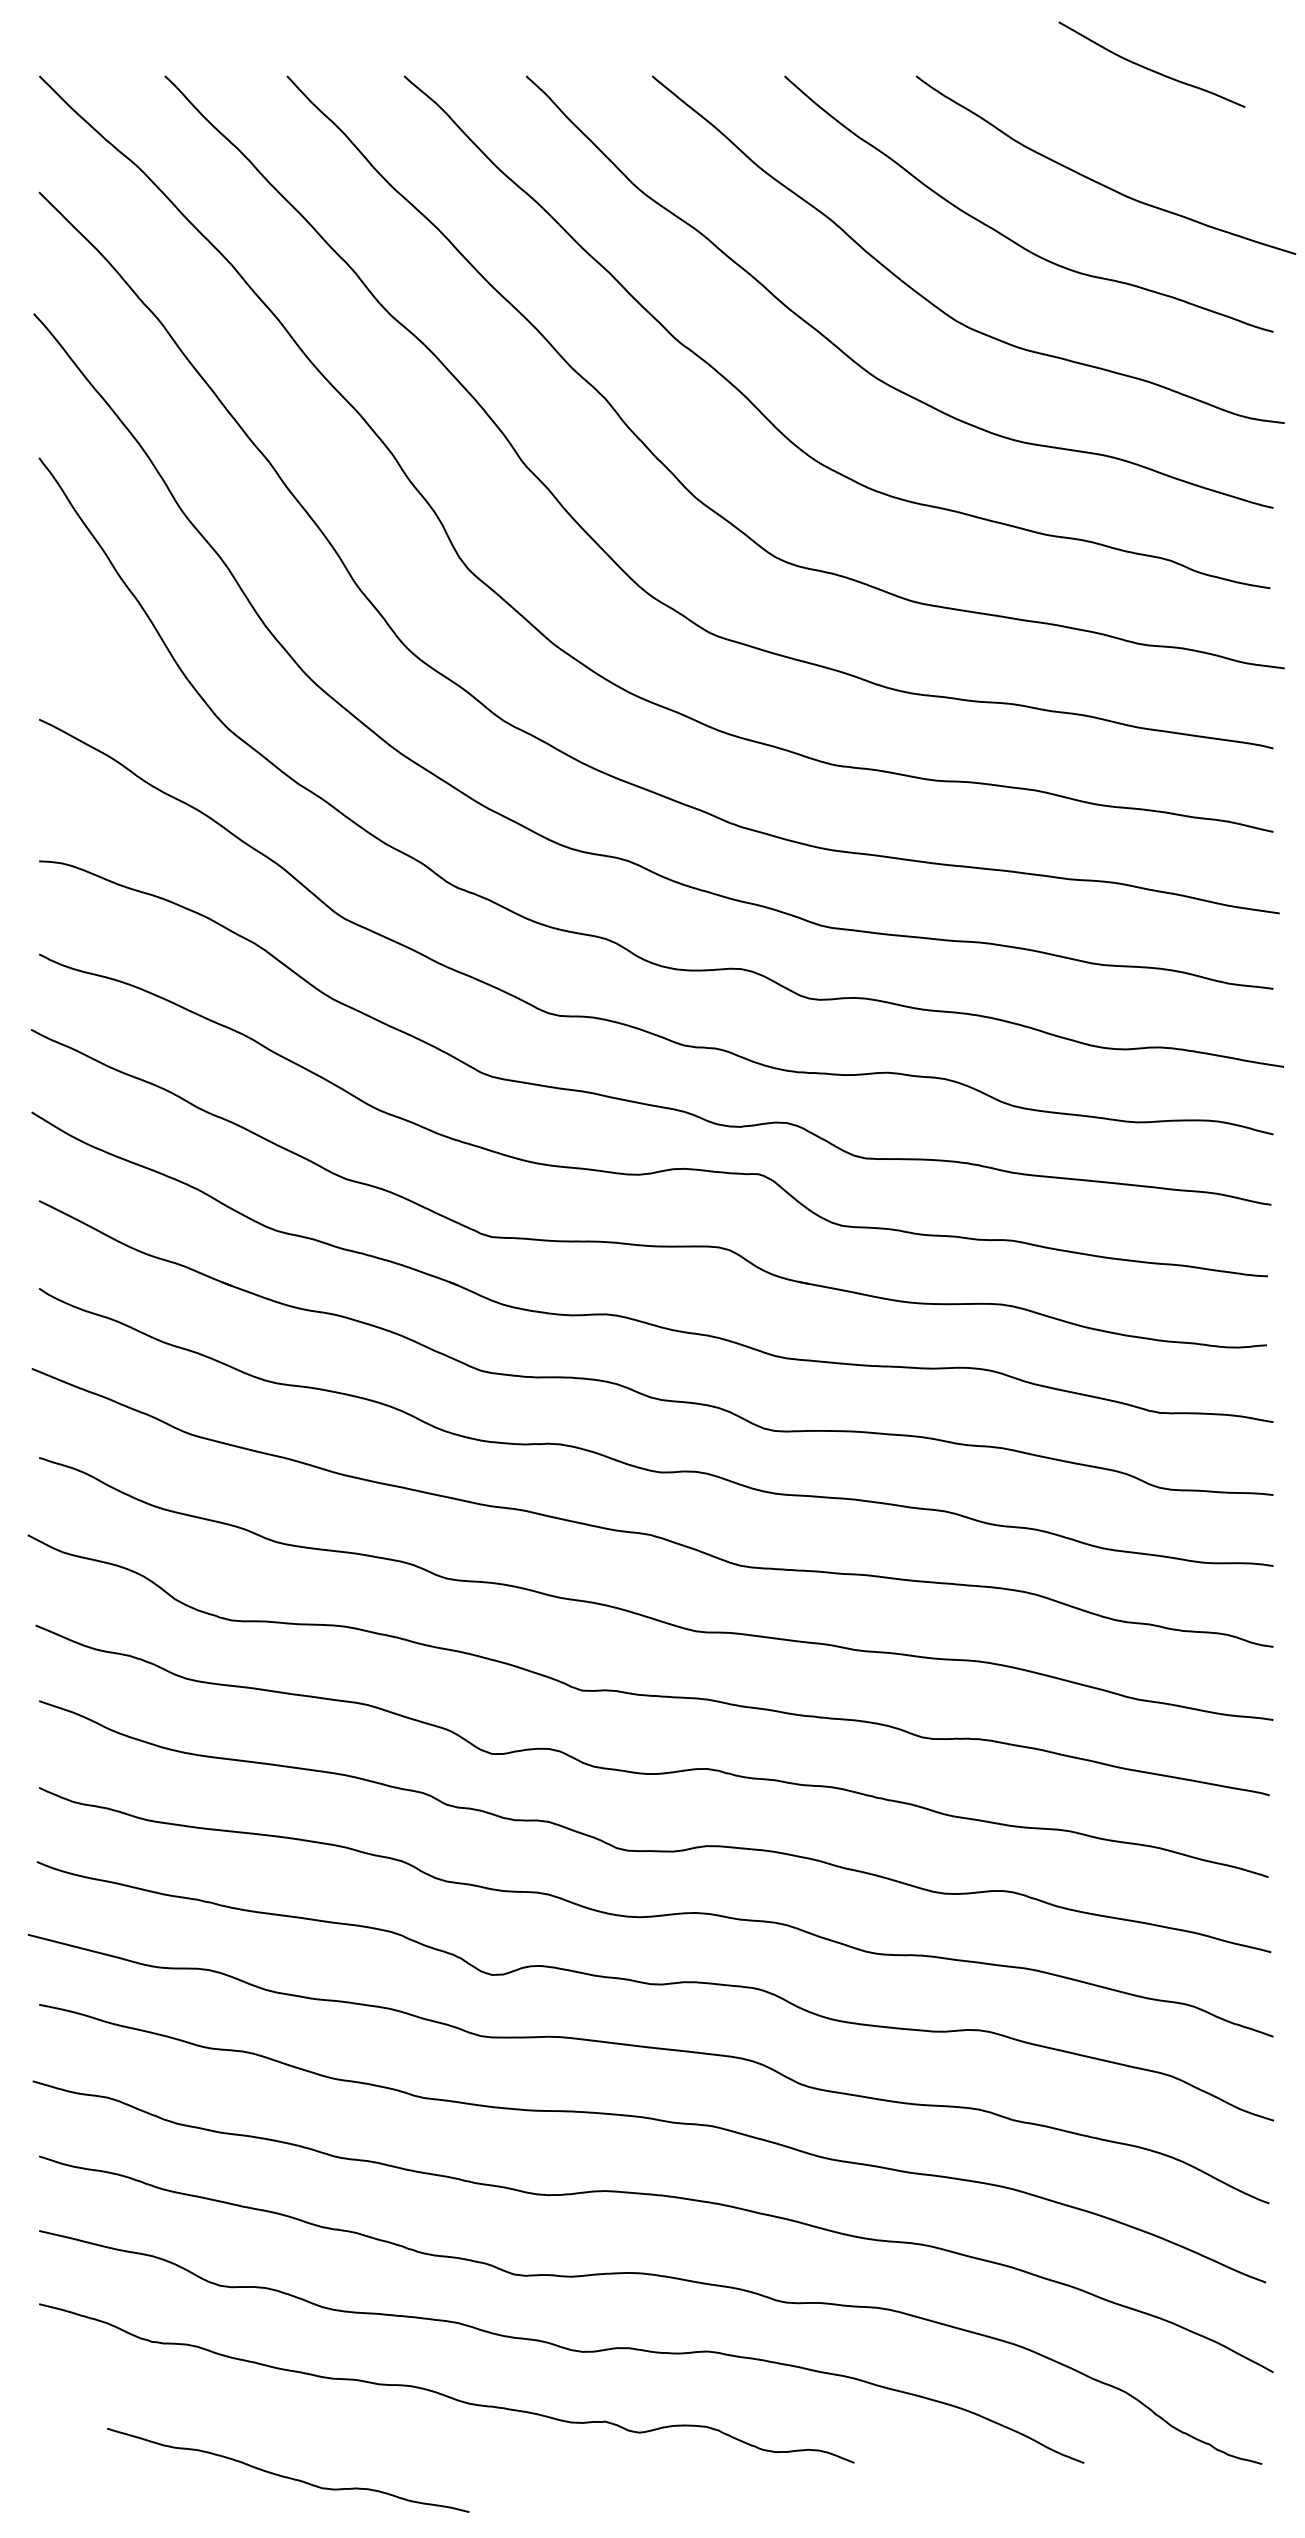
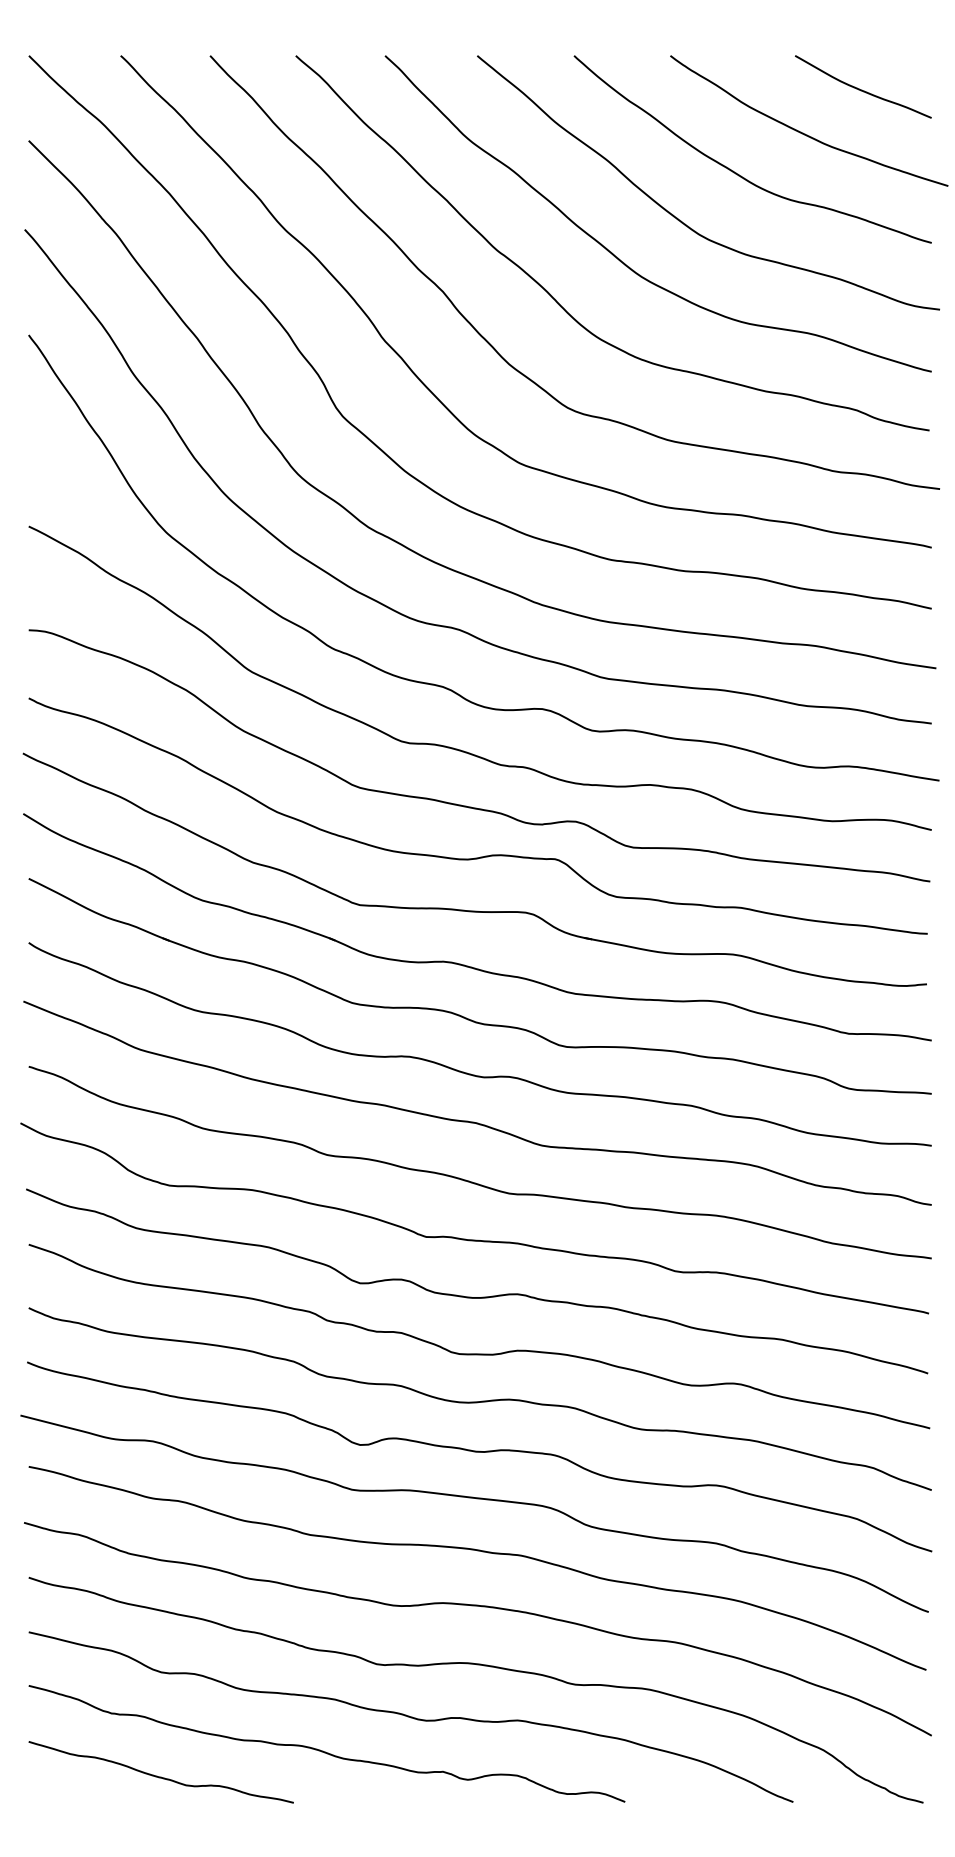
curve: (1149, 68) -> (861, 89), moved
curve: (288, 2476) -> (161, 1776), moved

